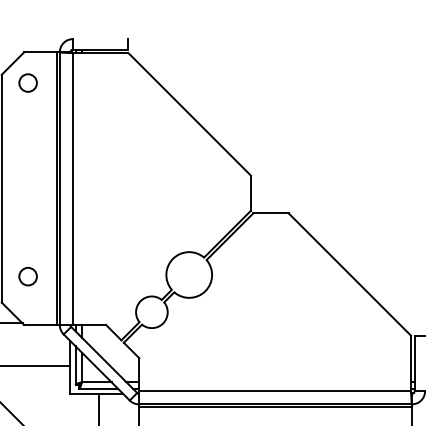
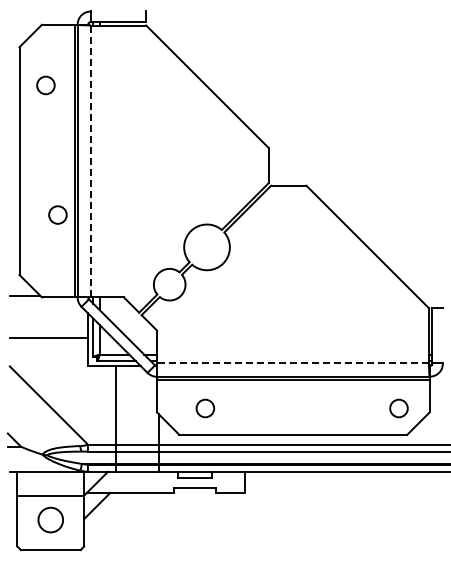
circle: (27, 83) -> (45, 85), moved
line: (72, 189) -> (90, 161), solid -> dashed
circle: (27, 276) -> (57, 214), moved
line: (274, 391) -> (292, 363), solid -> dashed

